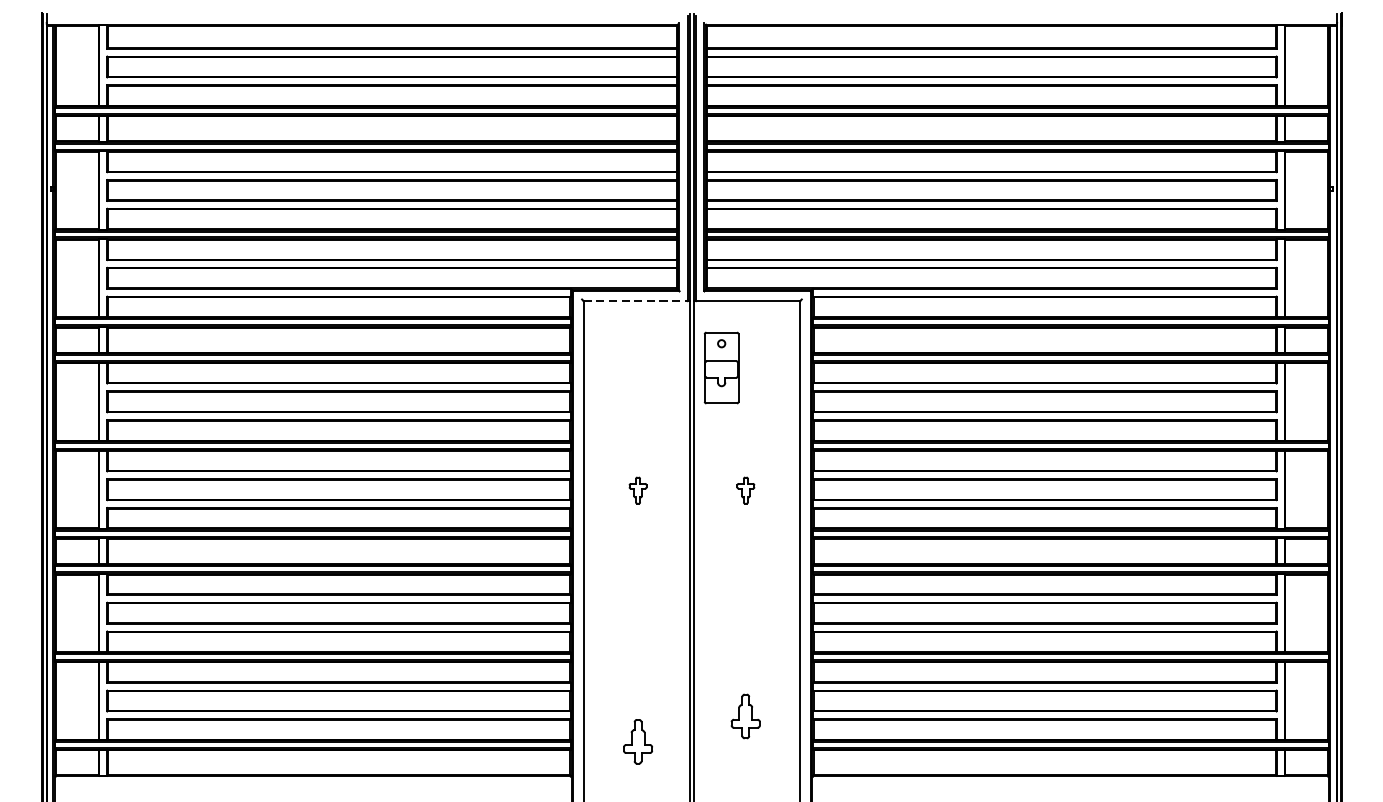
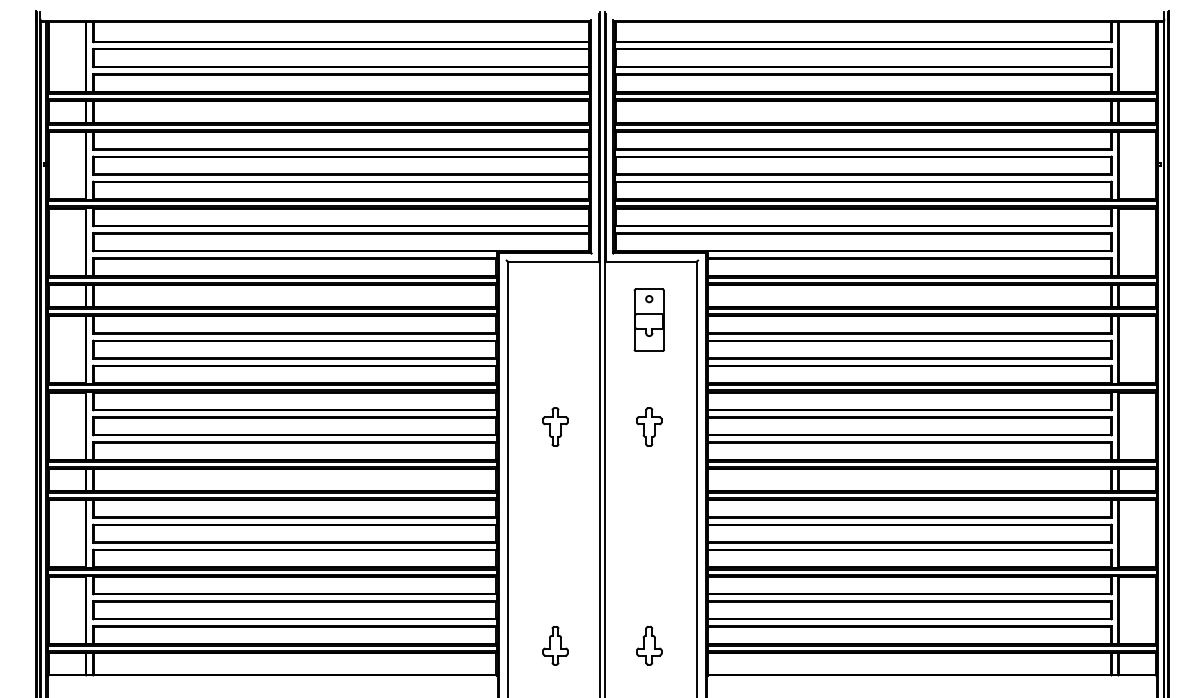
line: (636, 301) -> (554, 262), dashed -> solid
part: (720, 367) -> (648, 319), moved
part: (638, 489) -> (555, 426), size x1.67
part: (746, 489) -> (649, 426), size x1.67
part: (746, 716) -> (649, 645), moved

